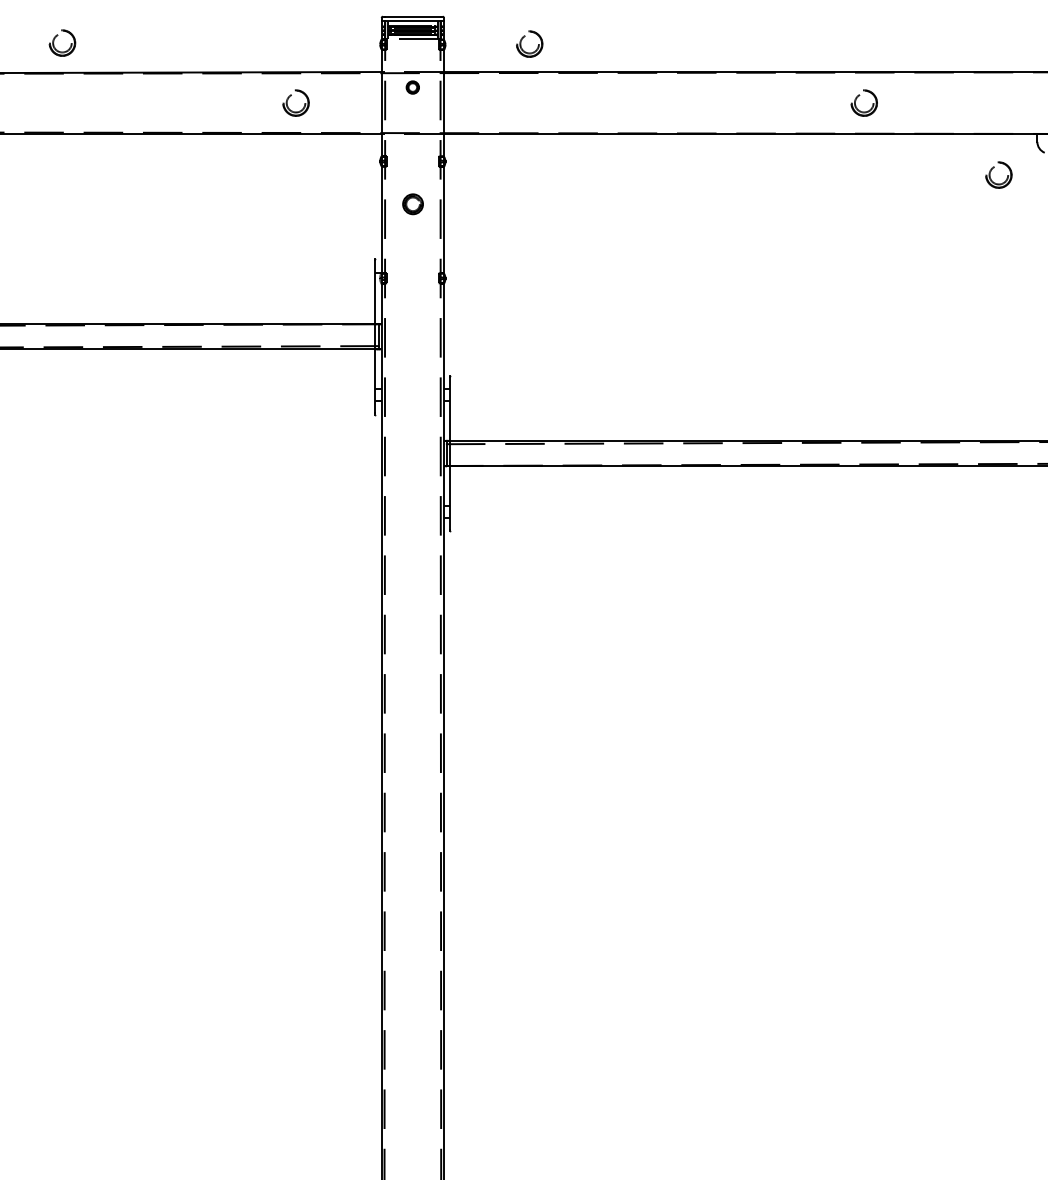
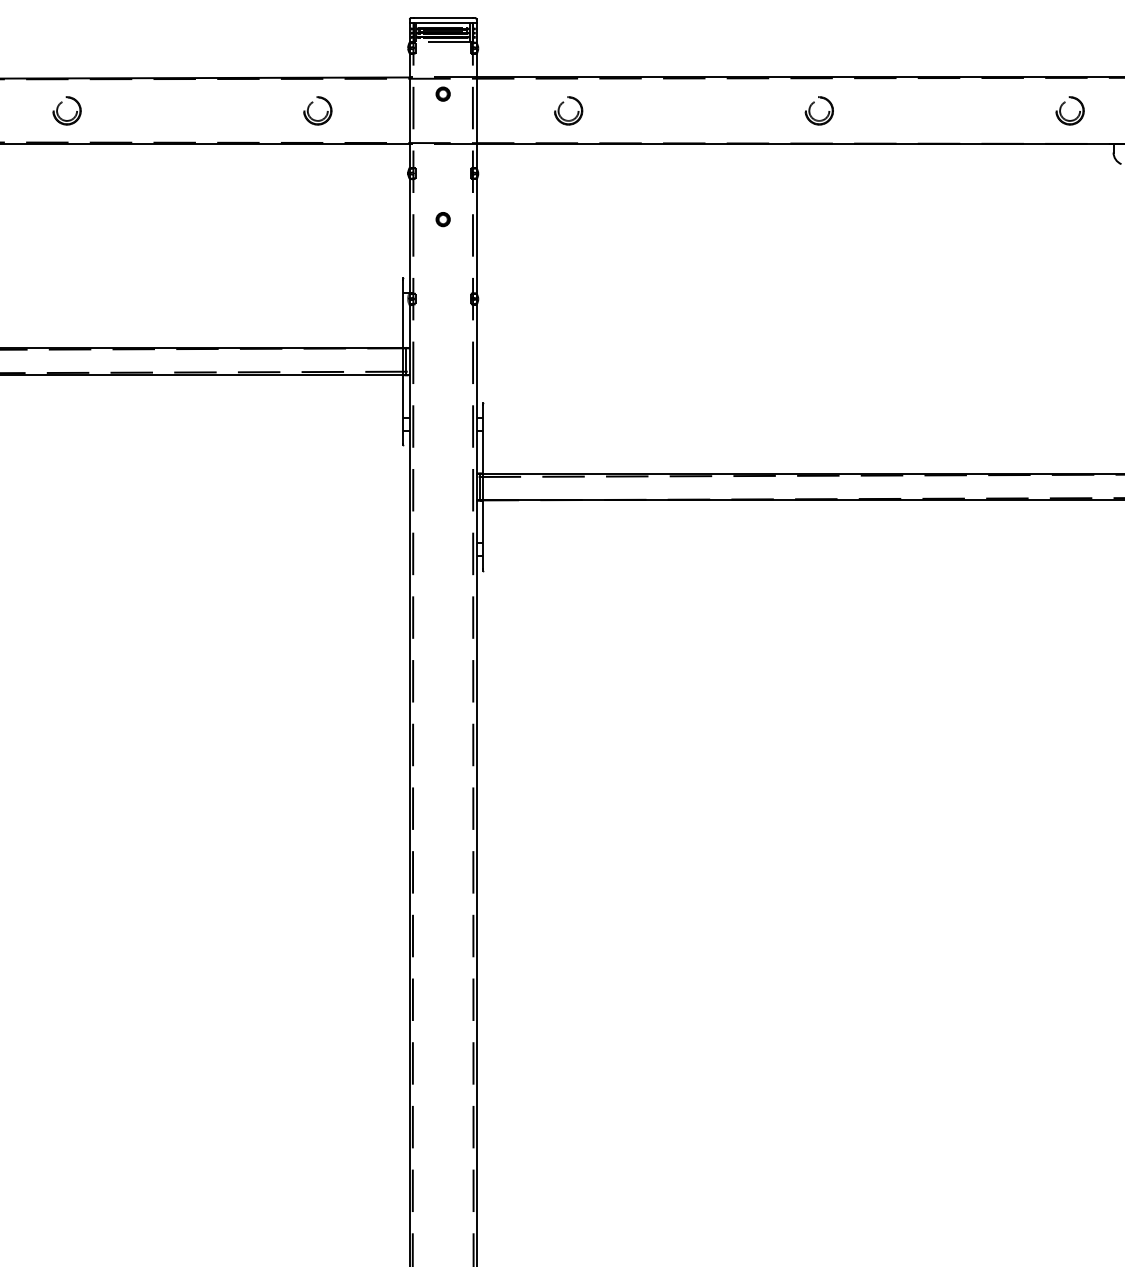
part: (57, 36) -> (61, 103), moved
part: (522, 40) -> (560, 106), moved
part: (858, 97) -> (813, 104), moved
part: (991, 171) -> (1062, 106), moved
part: (412, 204) -> (442, 219), size x0.62

